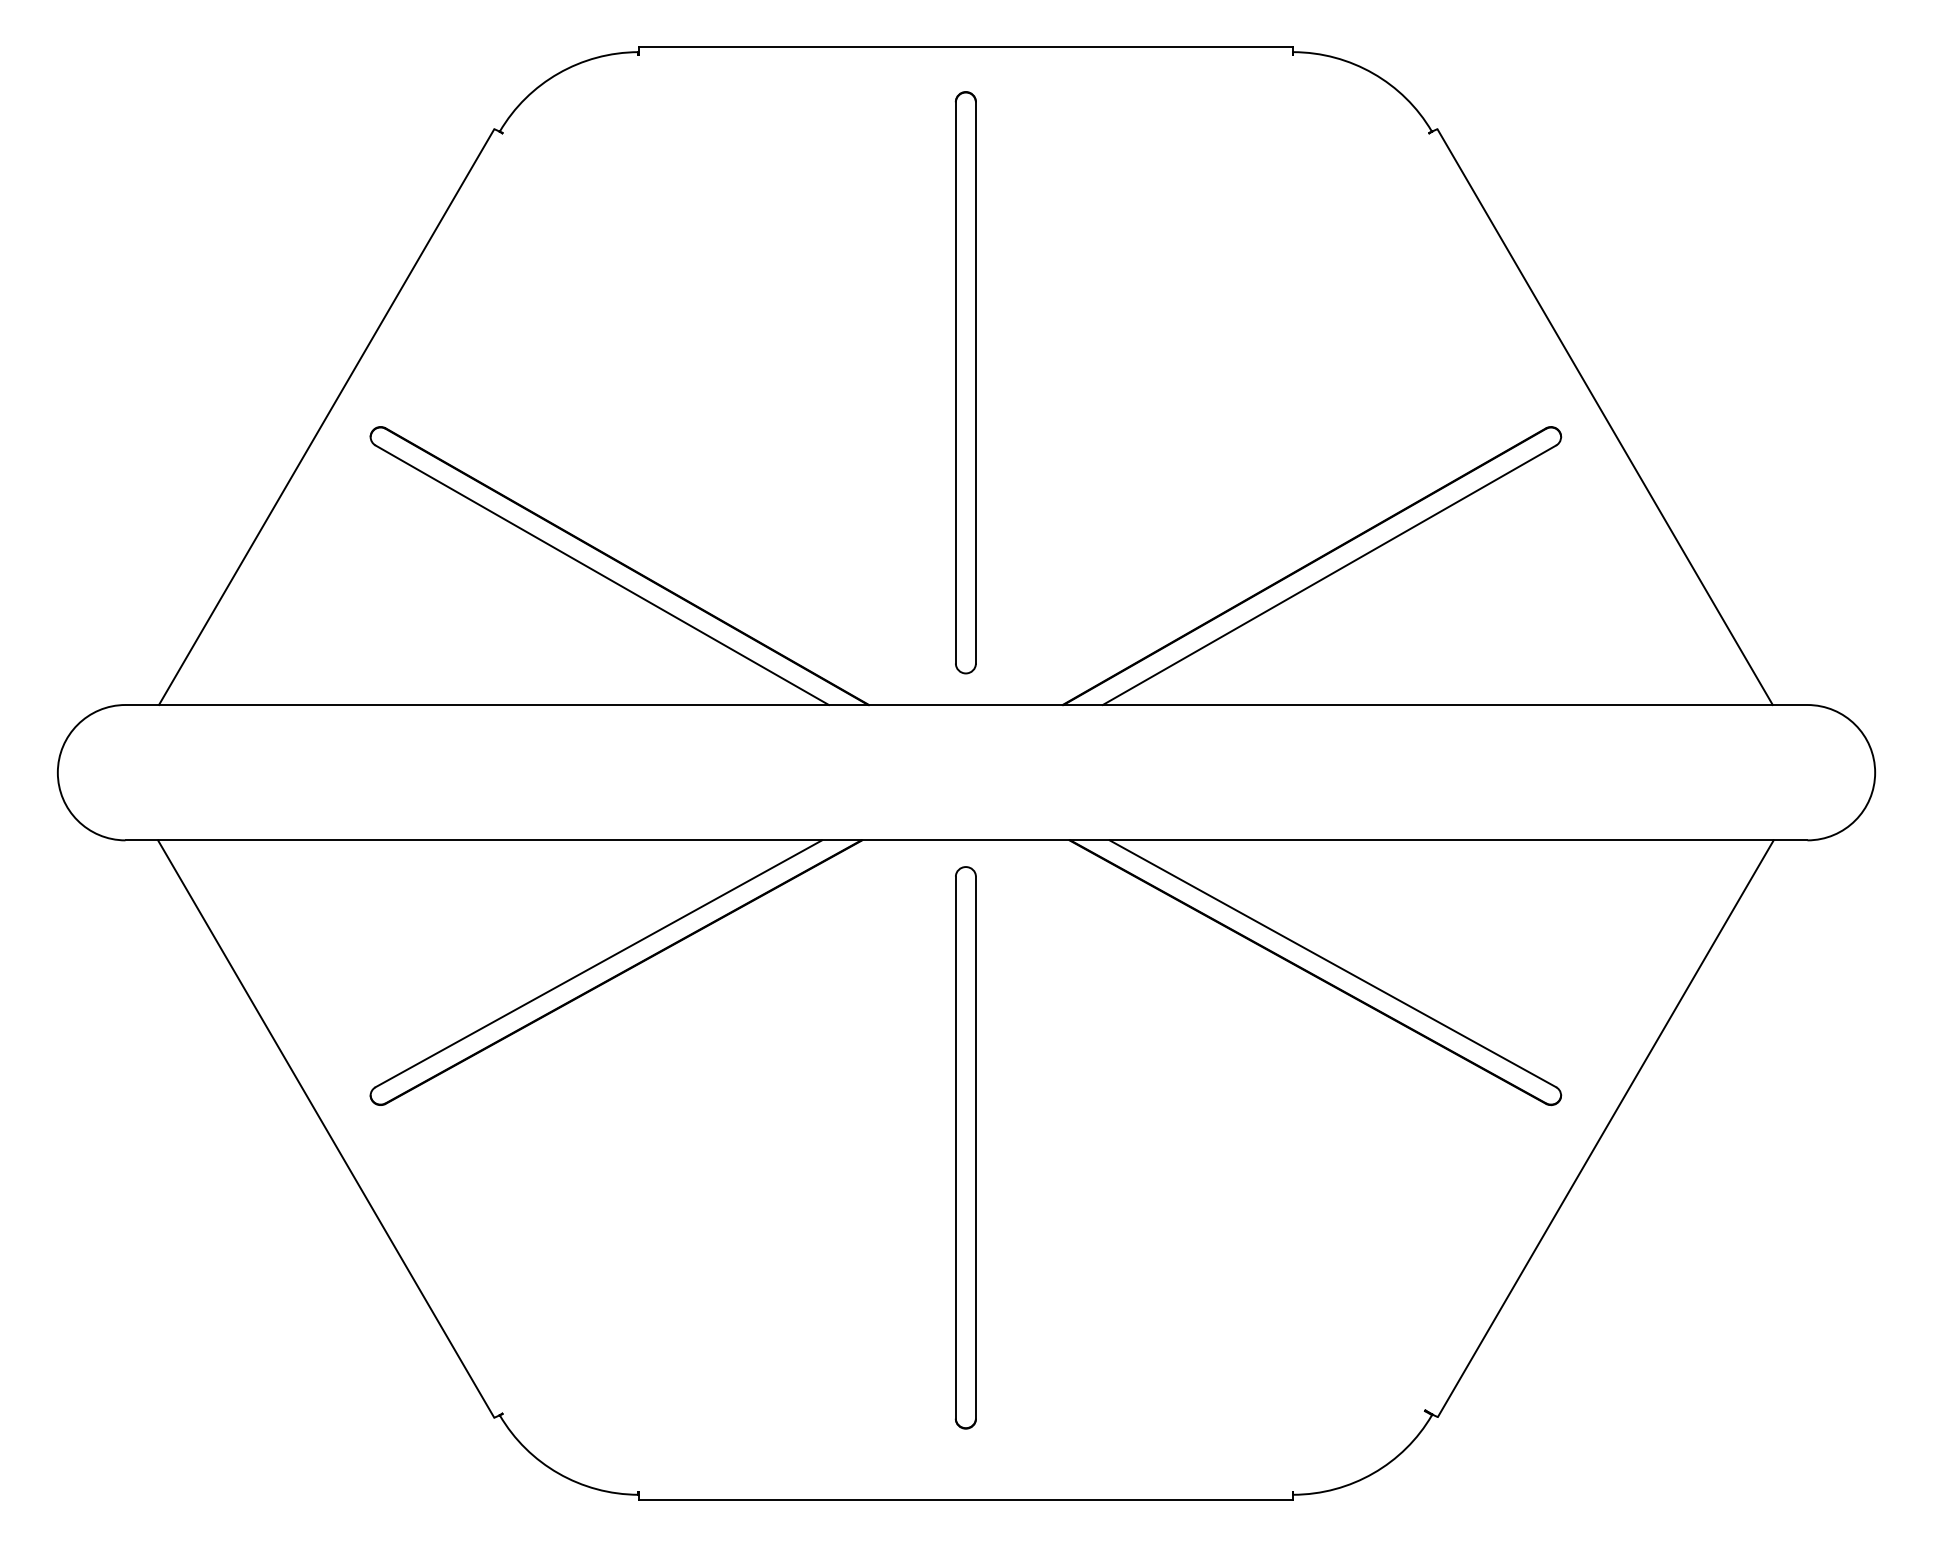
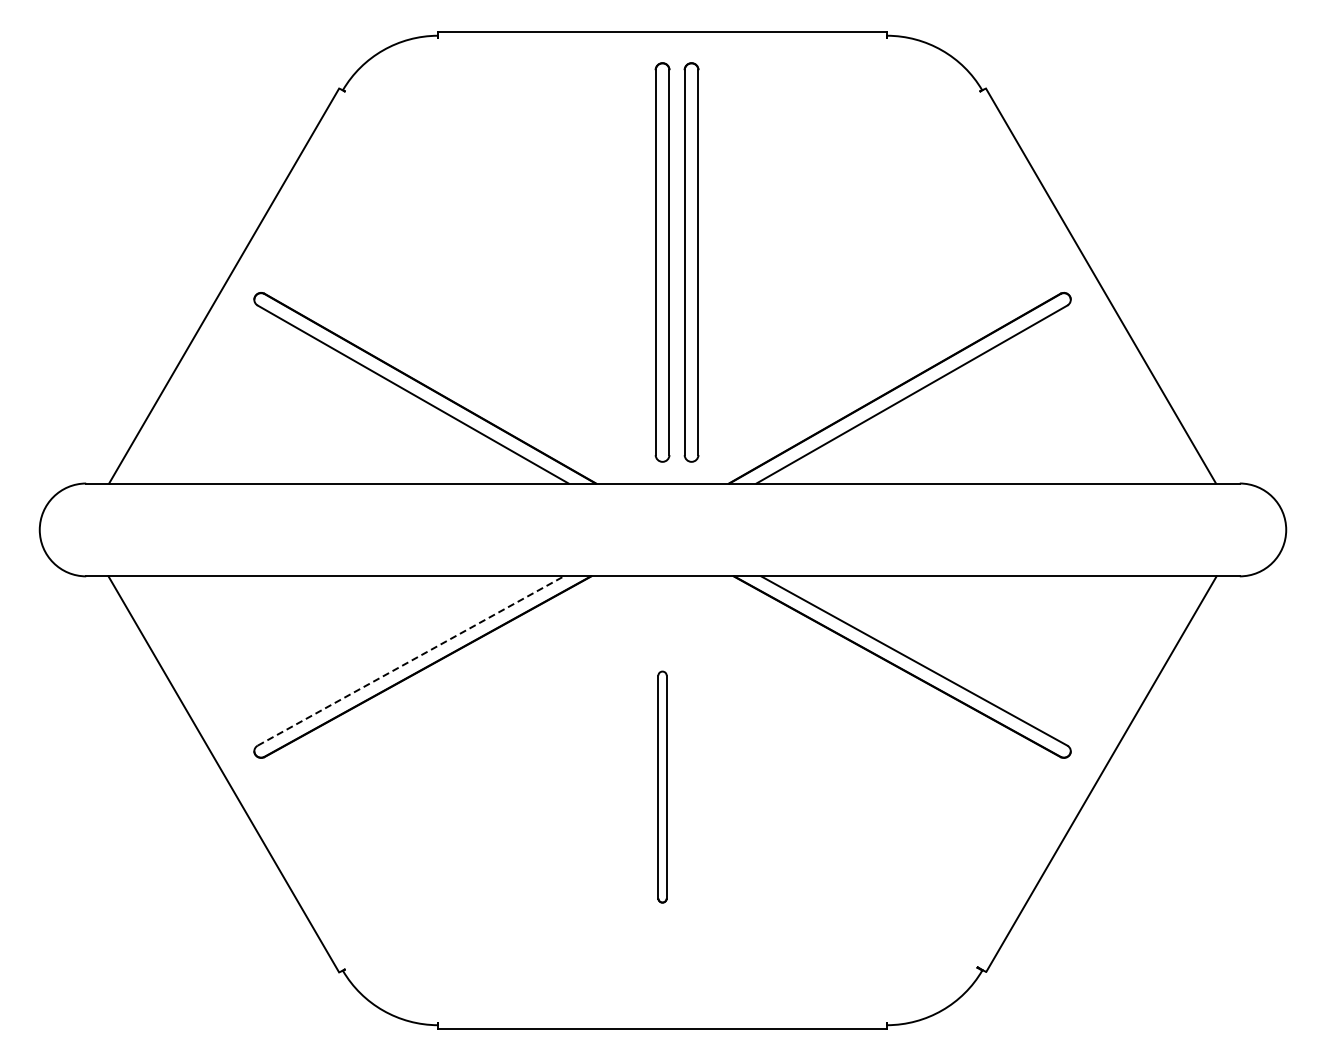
part: (1008, 382) -> (691, 262), added
line: (598, 964) -> (410, 661), solid -> dashed
part: (965, 1146) -> (662, 786), size x0.6

